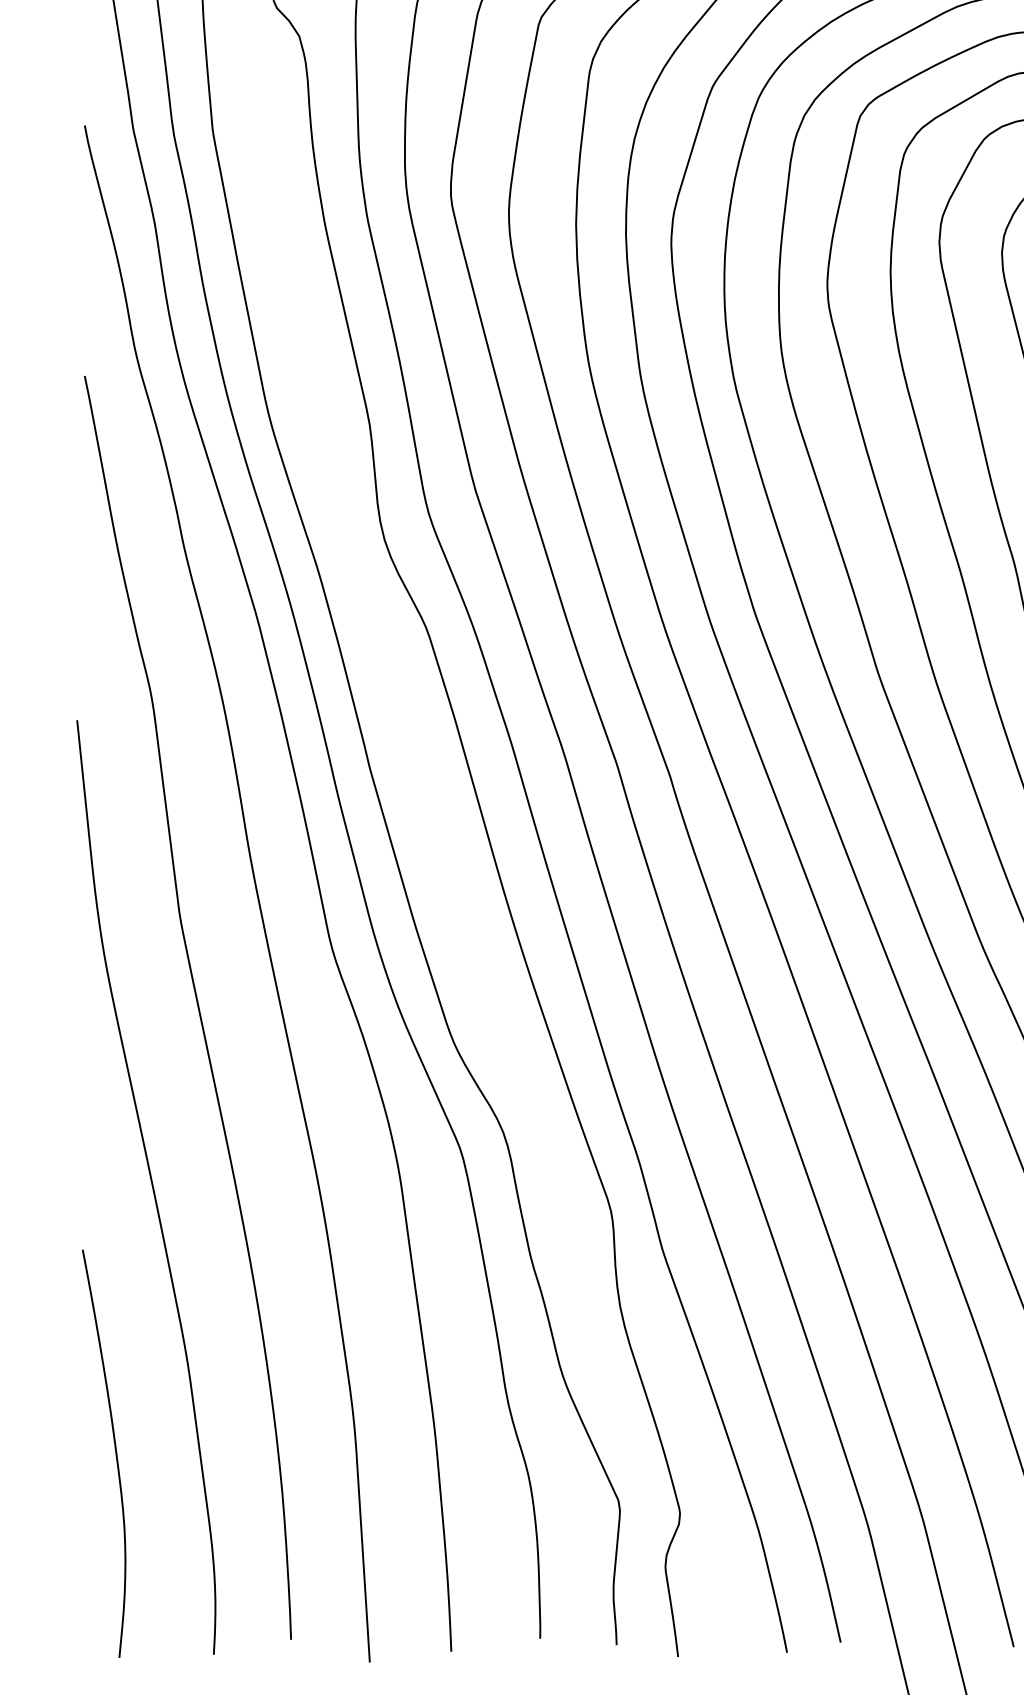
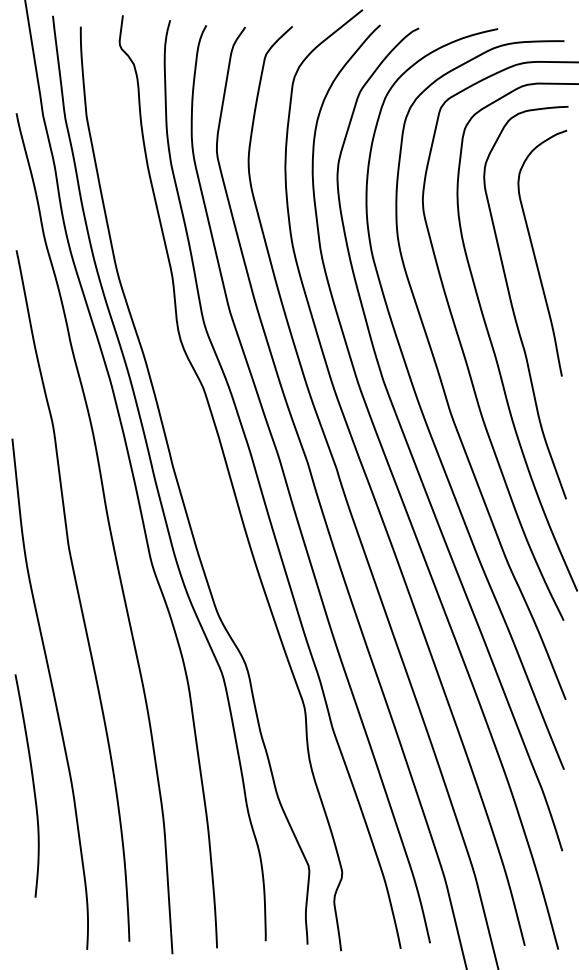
curve: (113, 1452) -> (32, 785), moved

